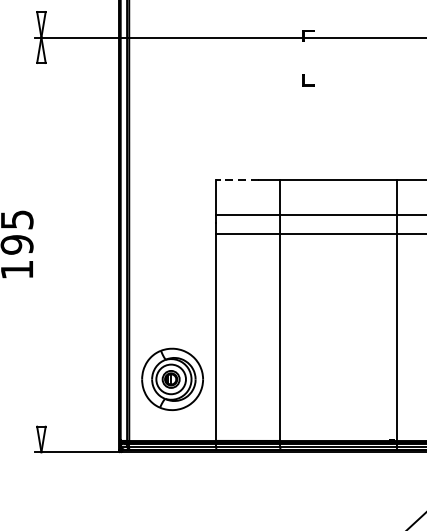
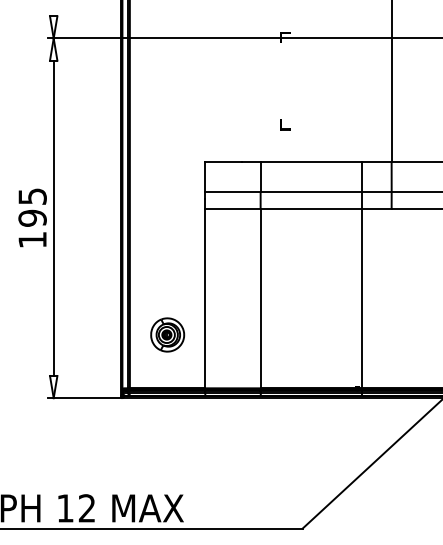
part: (308, 80) -> (285, 124), moved
line: (237, 180) -> (223, 162), dashed -> solid
line: (41, 245) -> (53, 218), added
part: (172, 378) -> (167, 334), size x0.62

